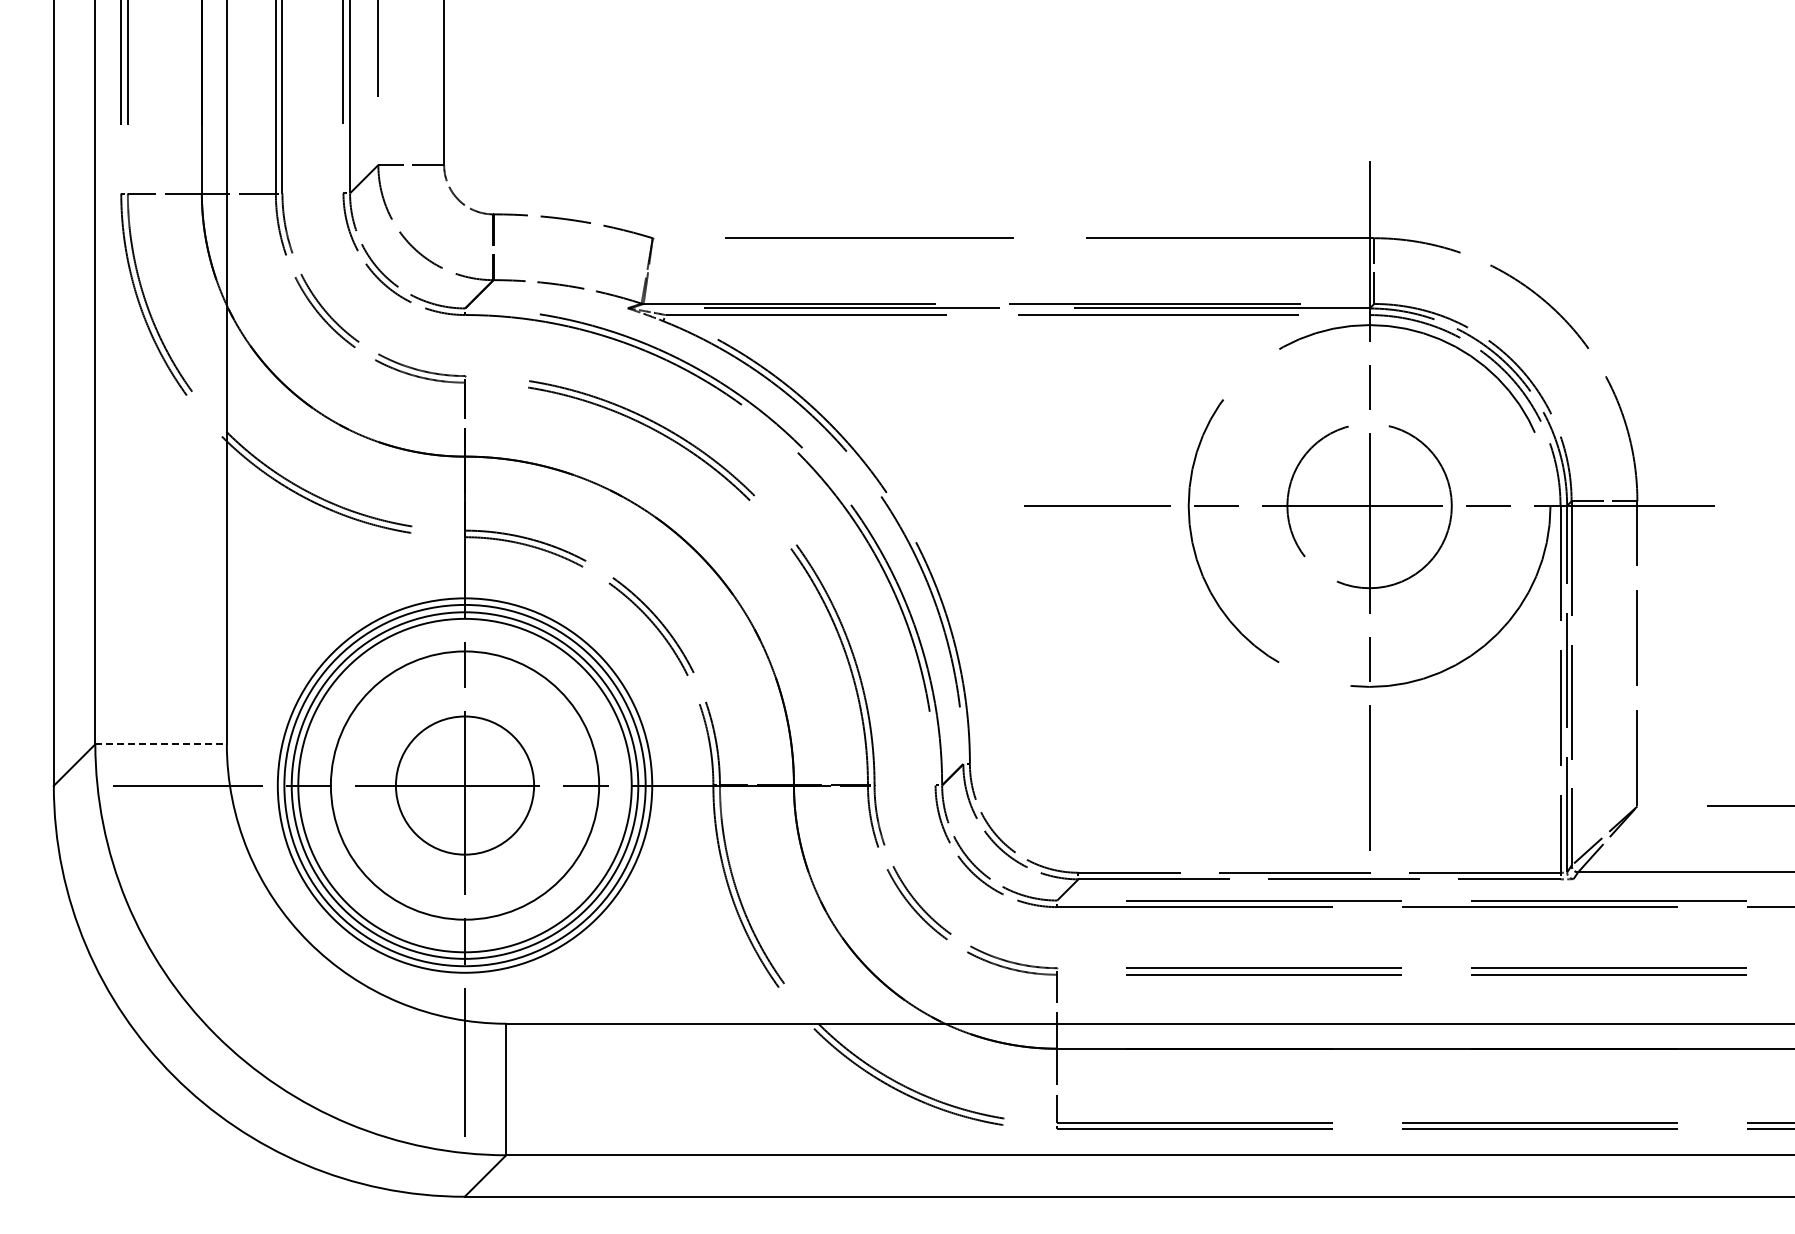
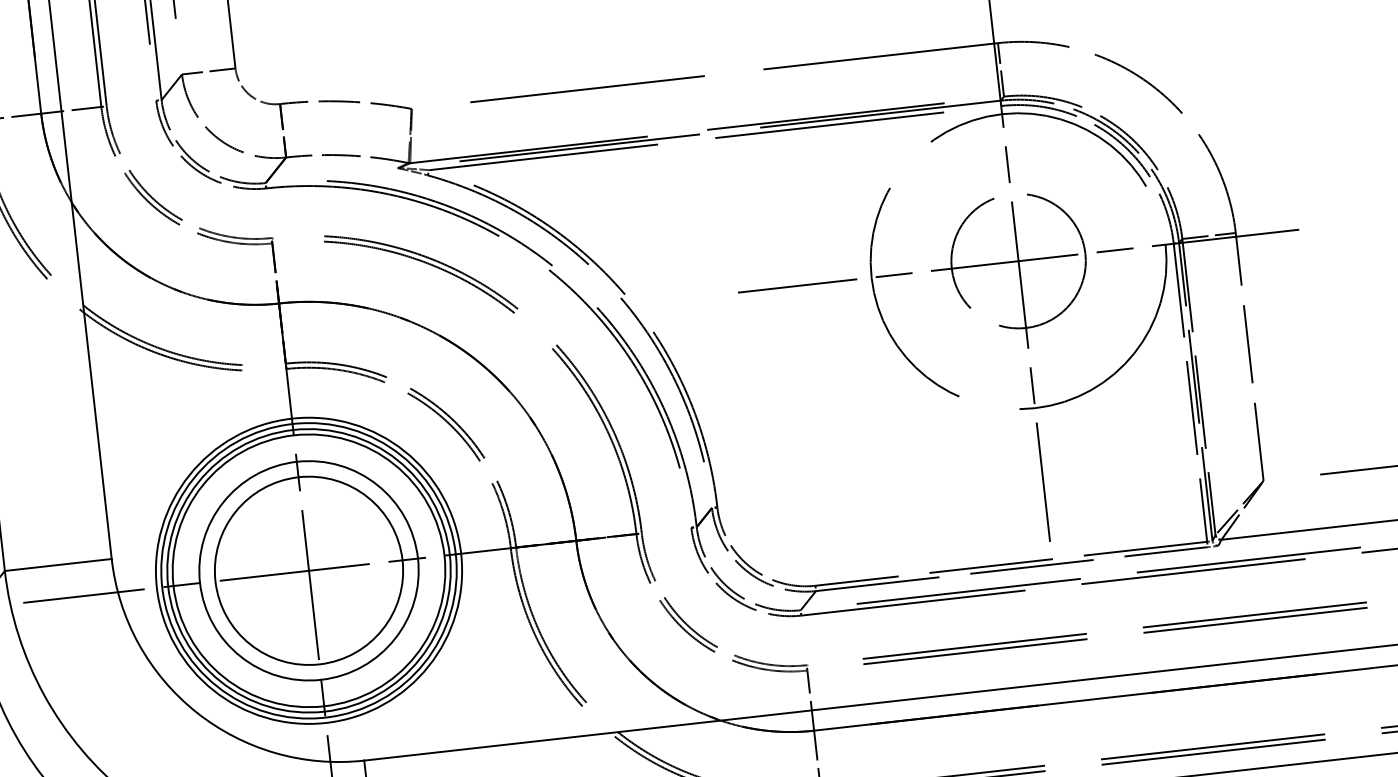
line: (161, 744) -> (58, 565), dashed -> solid
circle: (464, 785) -> (308, 570), size x1.67

